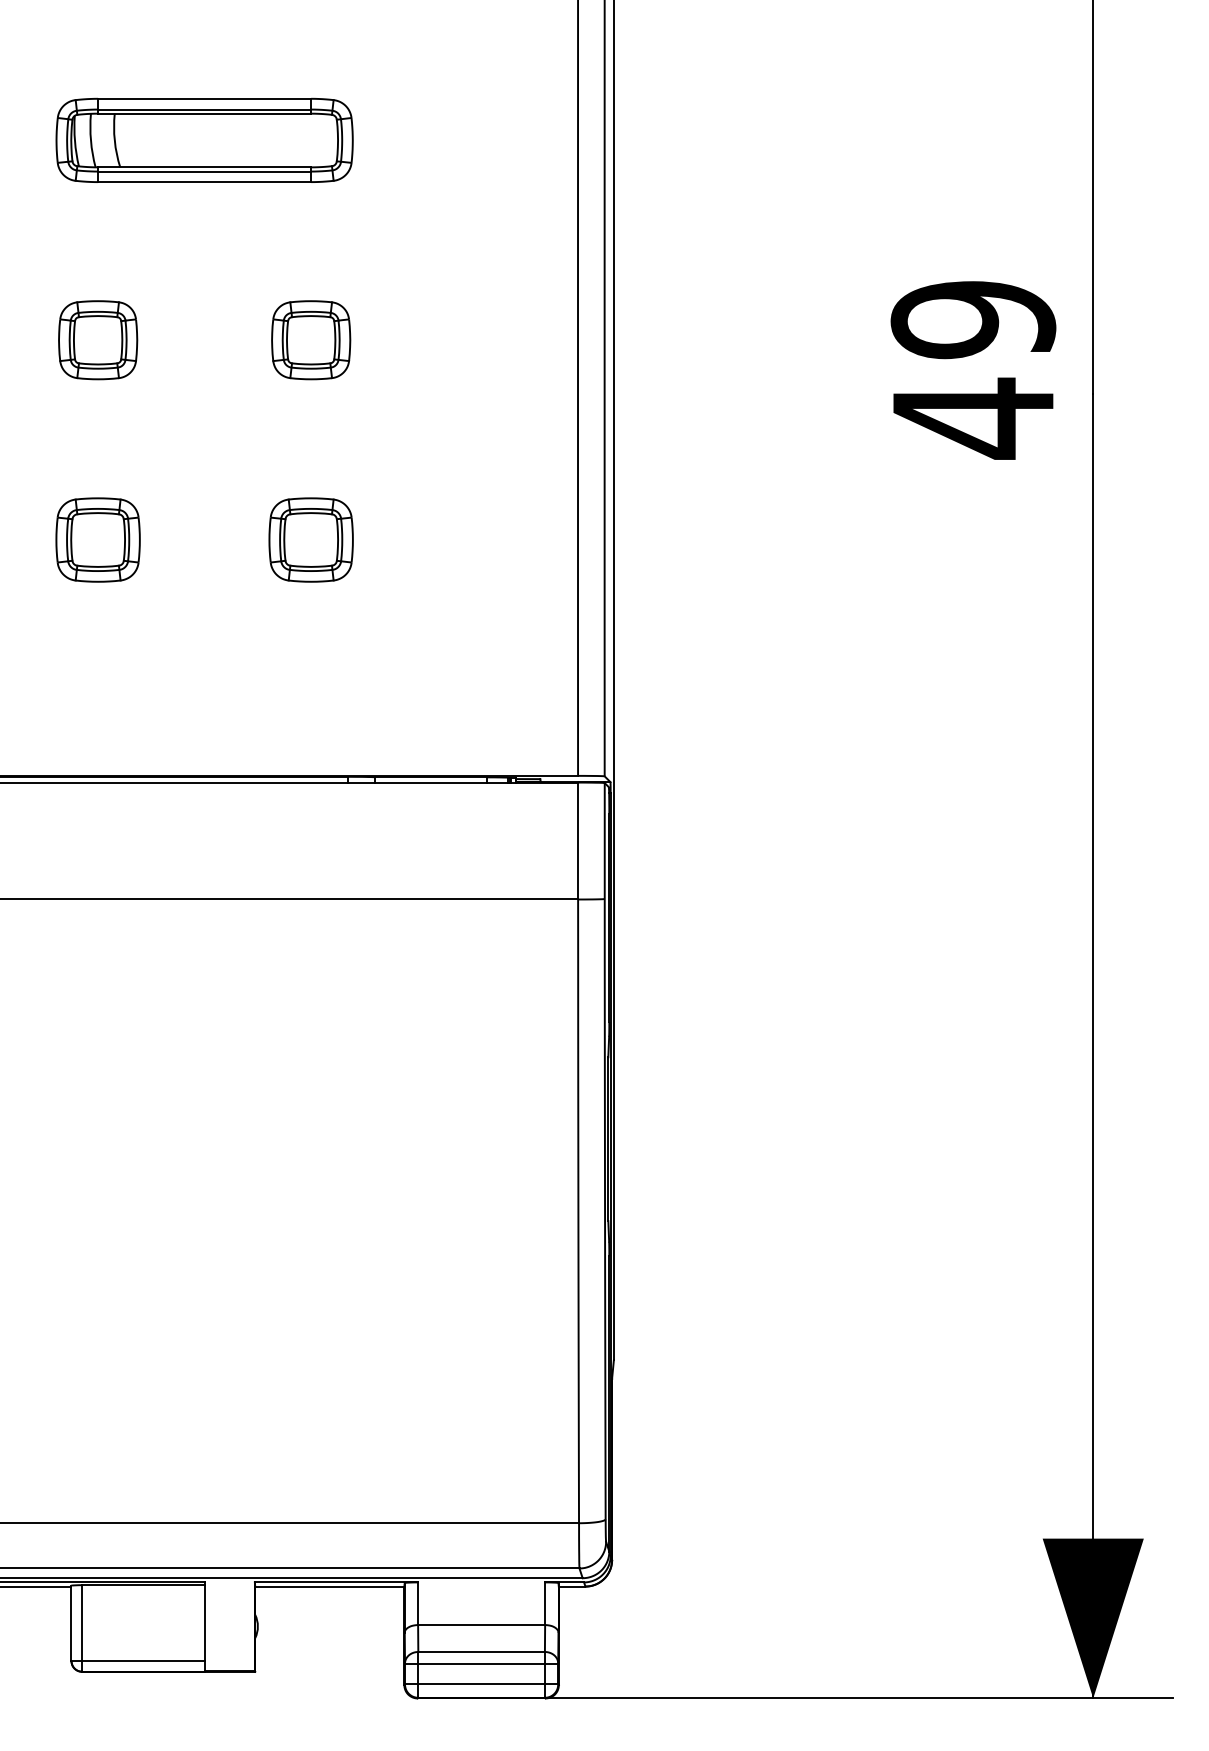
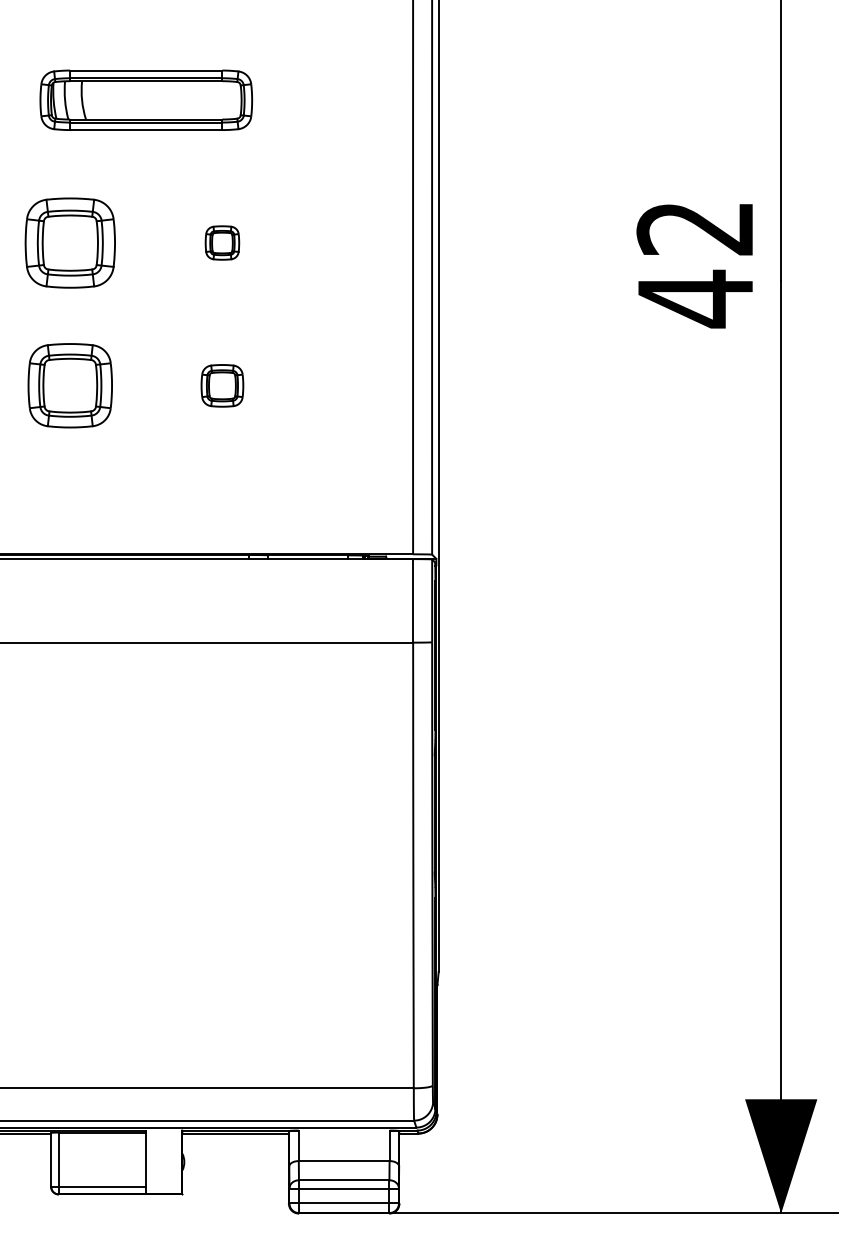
text: (973, 319) -> (695, 228), 49 -> 42
part: (97, 339) -> (69, 242), size x1.6
part: (311, 339) -> (222, 242), size x0.6
part: (97, 539) -> (69, 385), size x1.4
part: (311, 539) -> (222, 385), size x0.7

